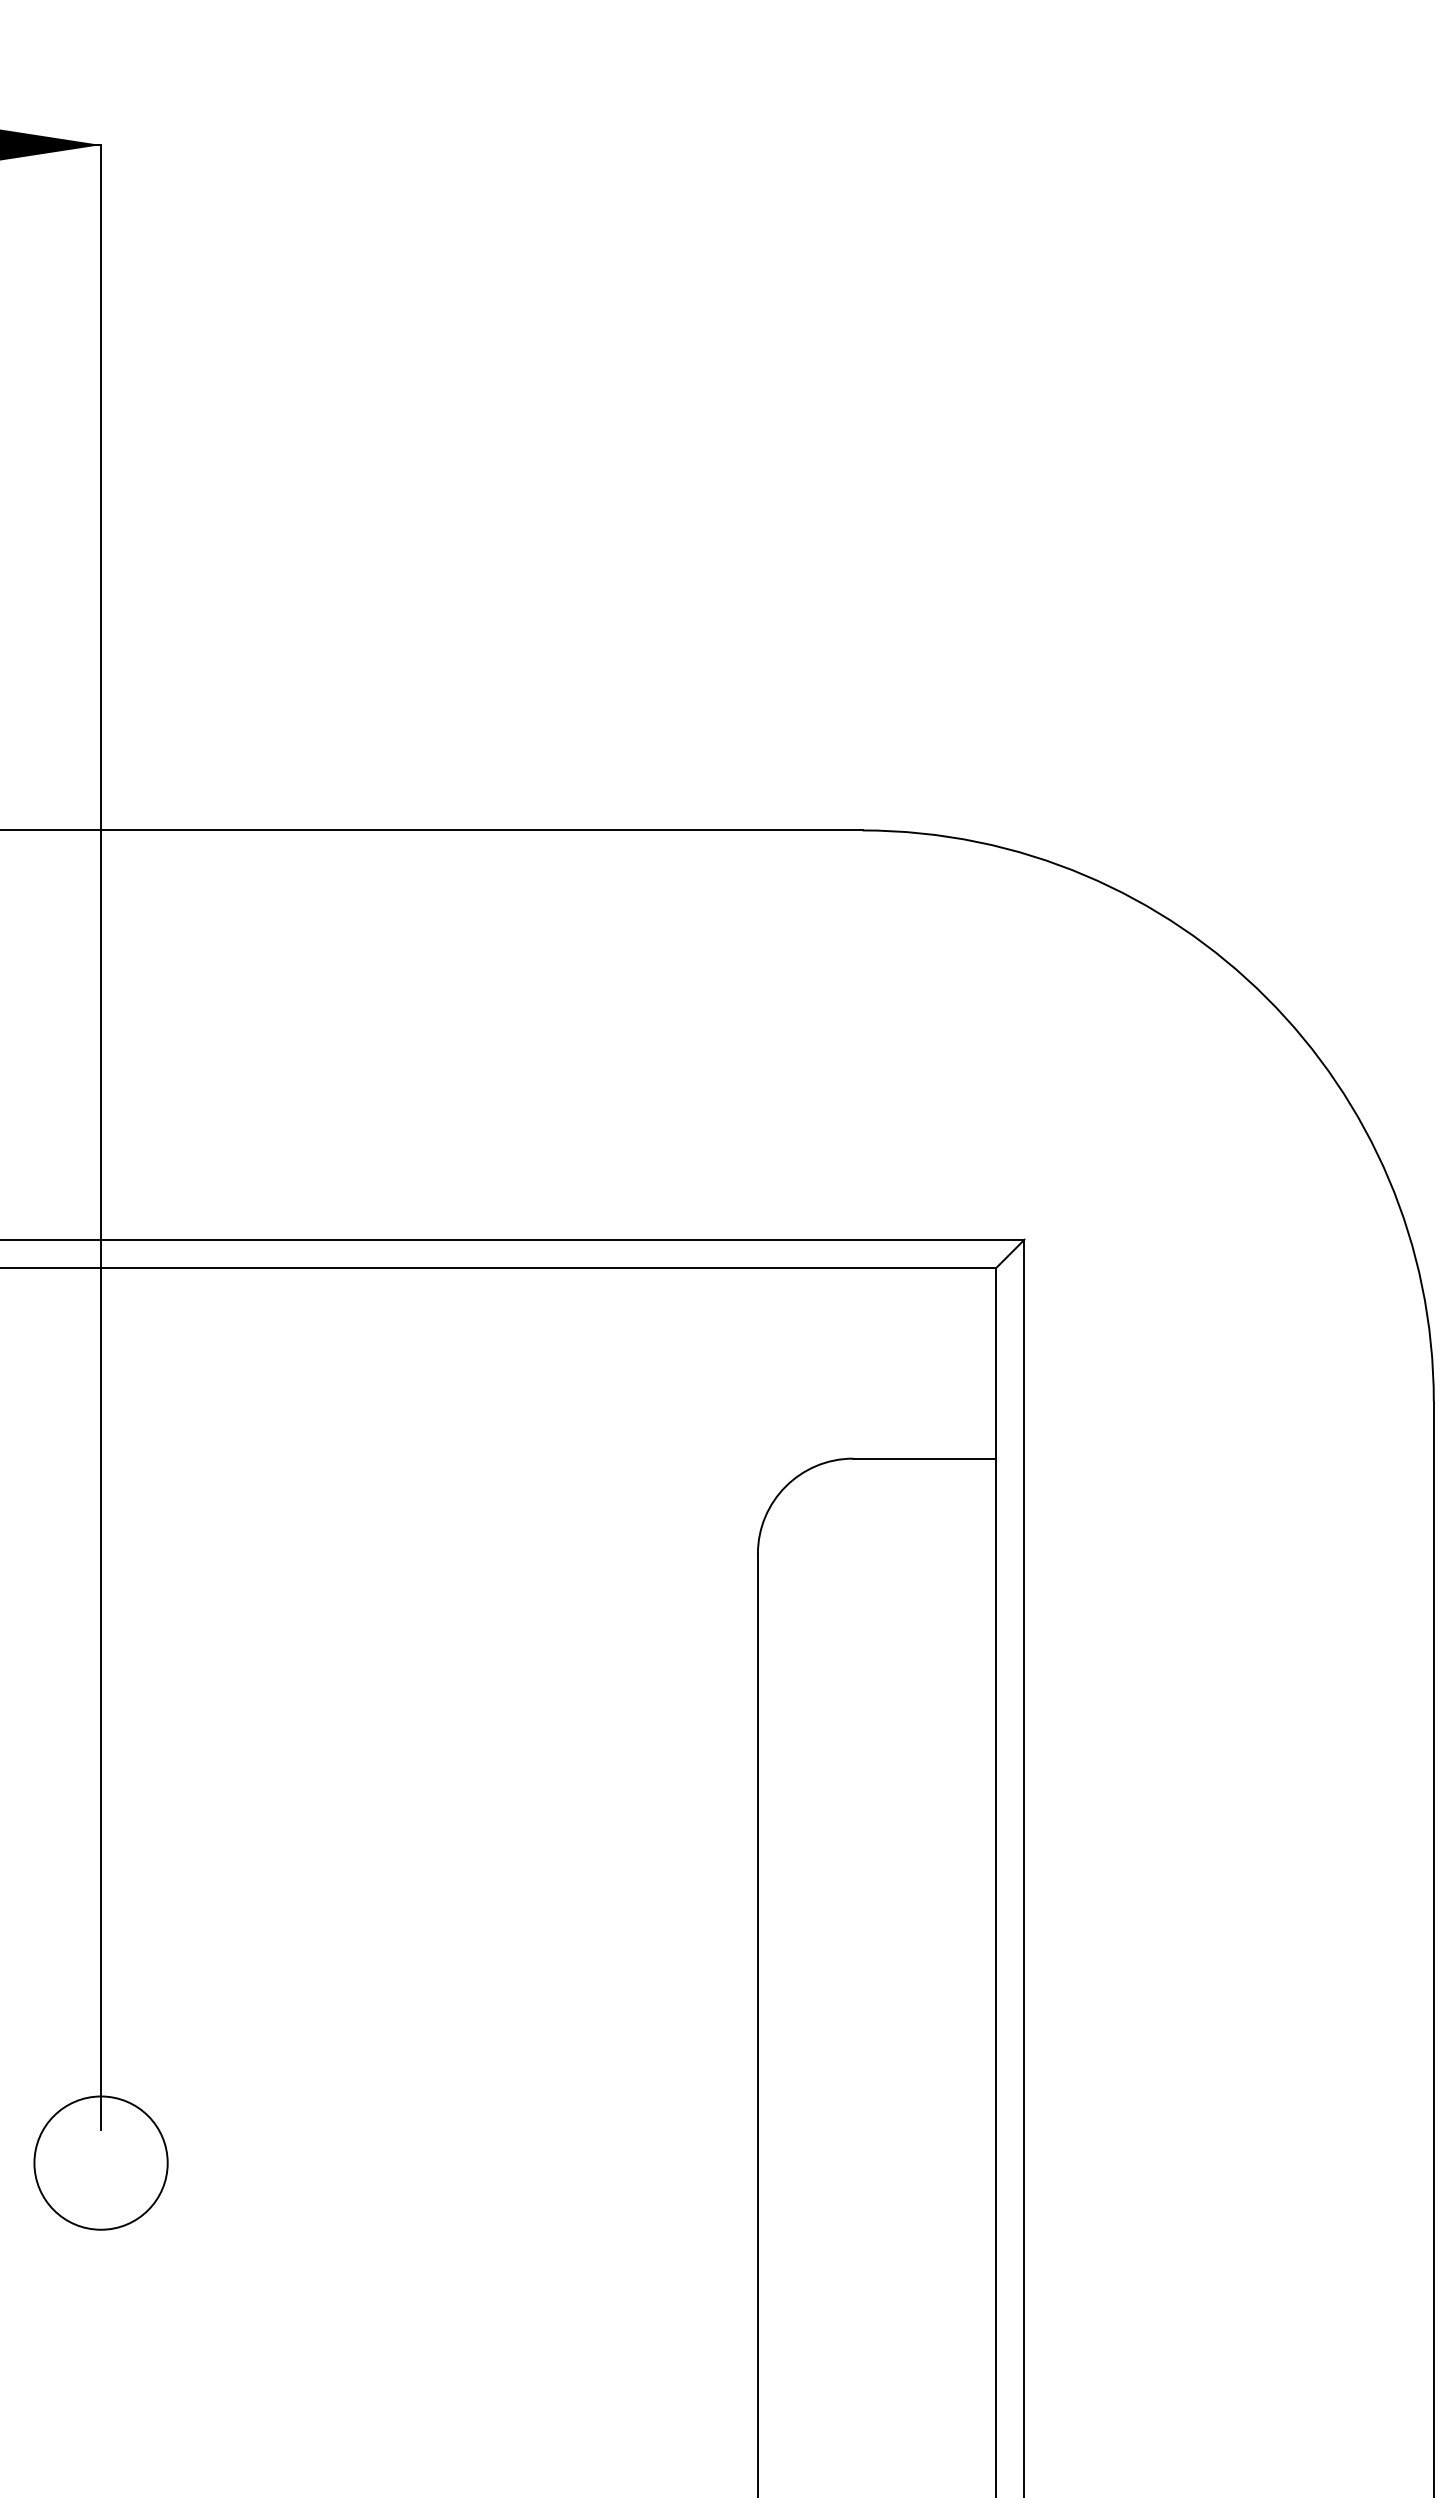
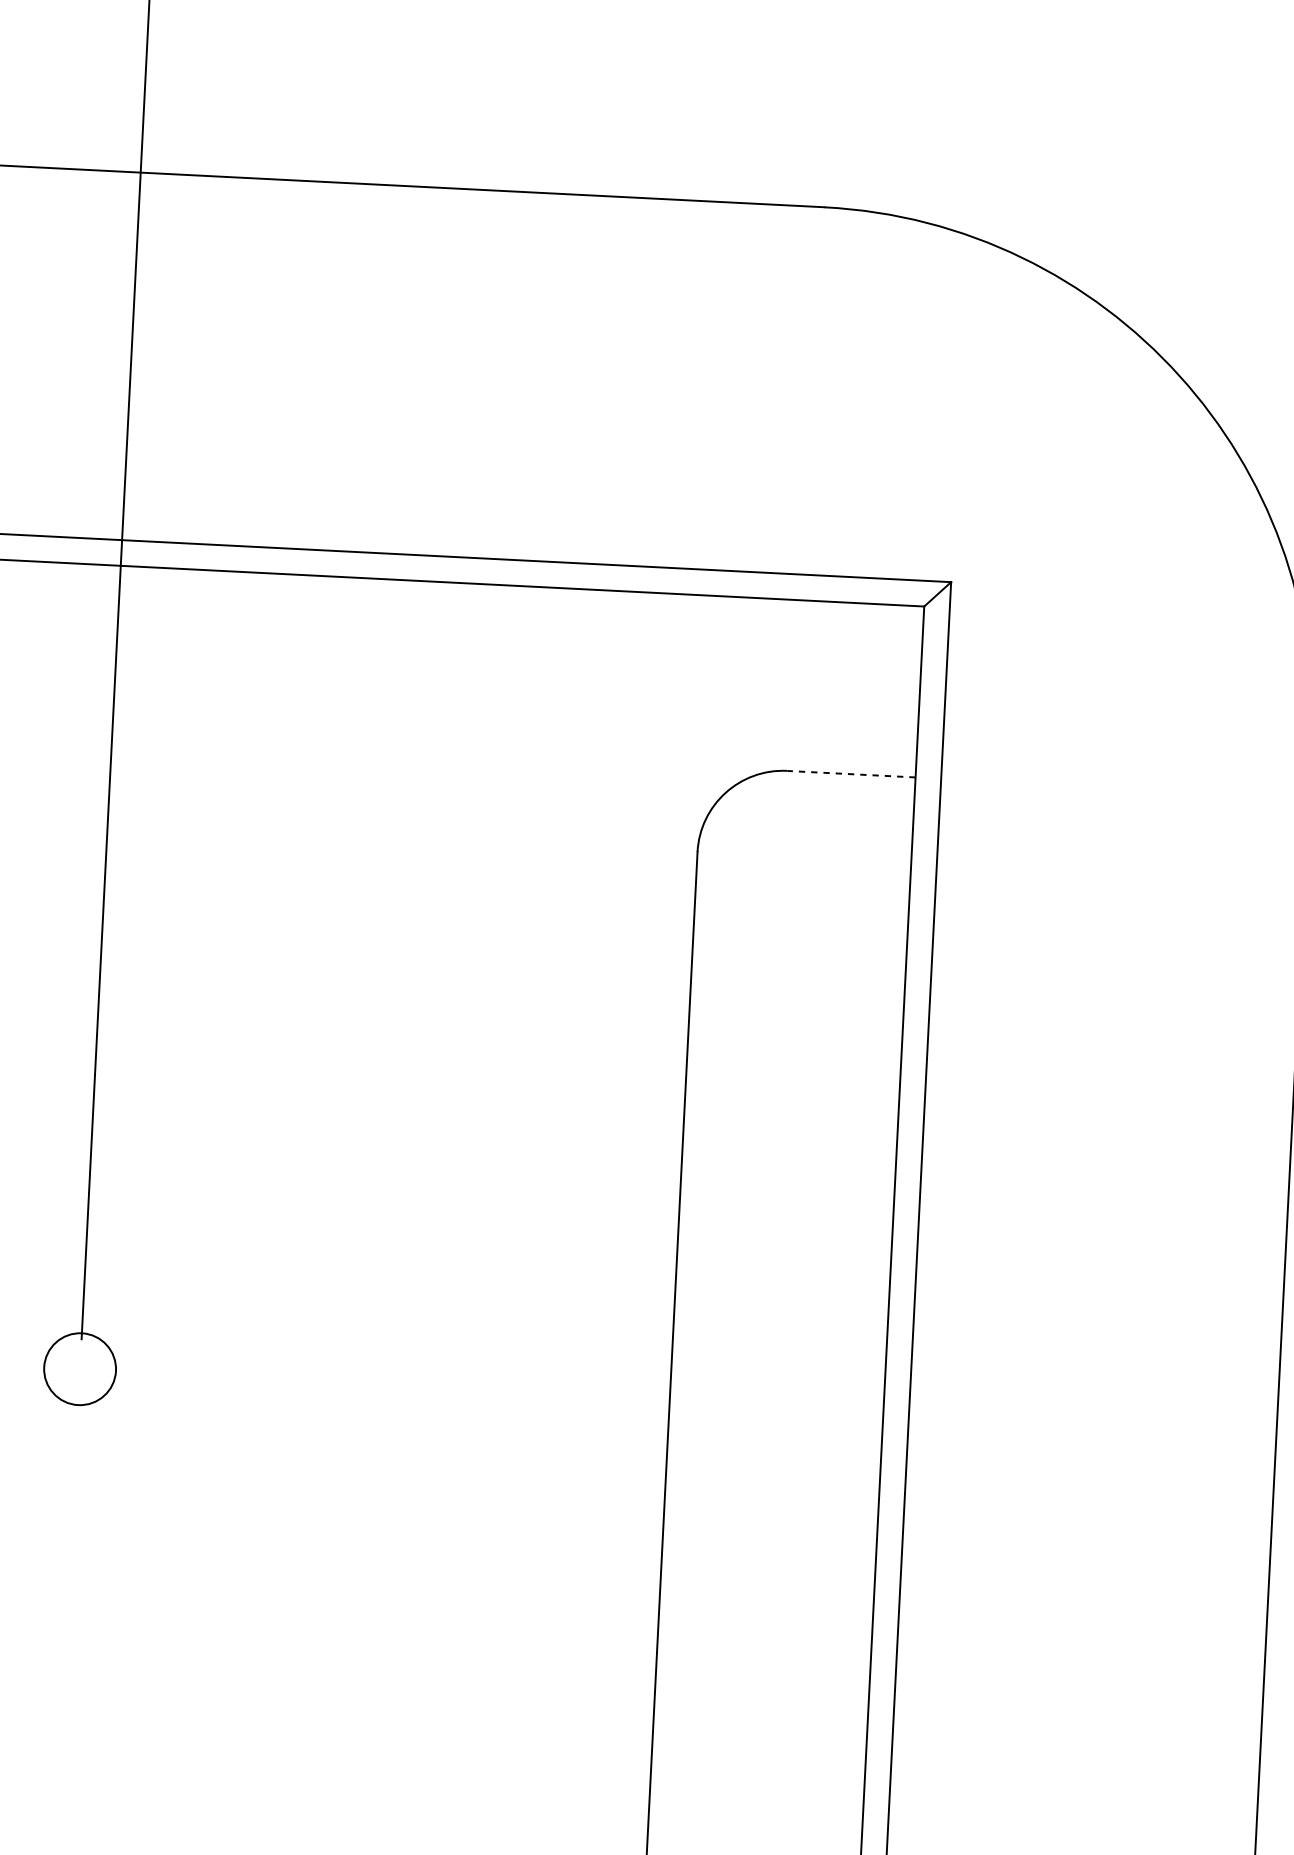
line: (924, 1458) -> (851, 774), solid -> dashed
circle: (100, 2162) -> (79, 1368), size x0.6

